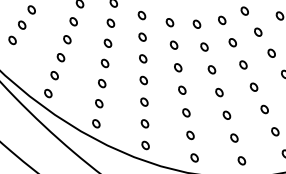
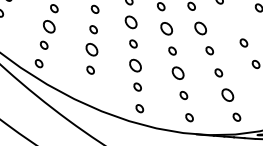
part: (60, 57) -> (48, 26), size x1.6
part: (143, 58) -> (131, 22), size x1.6
part: (243, 64) -> (231, 21), removed
part: (178, 67) -> (167, 28), size x1.6
part: (211, 69) -> (200, 28), size x1.6
part: (102, 83) -> (92, 49), size x1.6
part: (144, 101) -> (135, 64), size x1.6
part: (186, 112) -> (178, 72), size x1.6
part: (96, 123) -> (89, 90), removed
part: (234, 137) -> (227, 94), size x1.6

